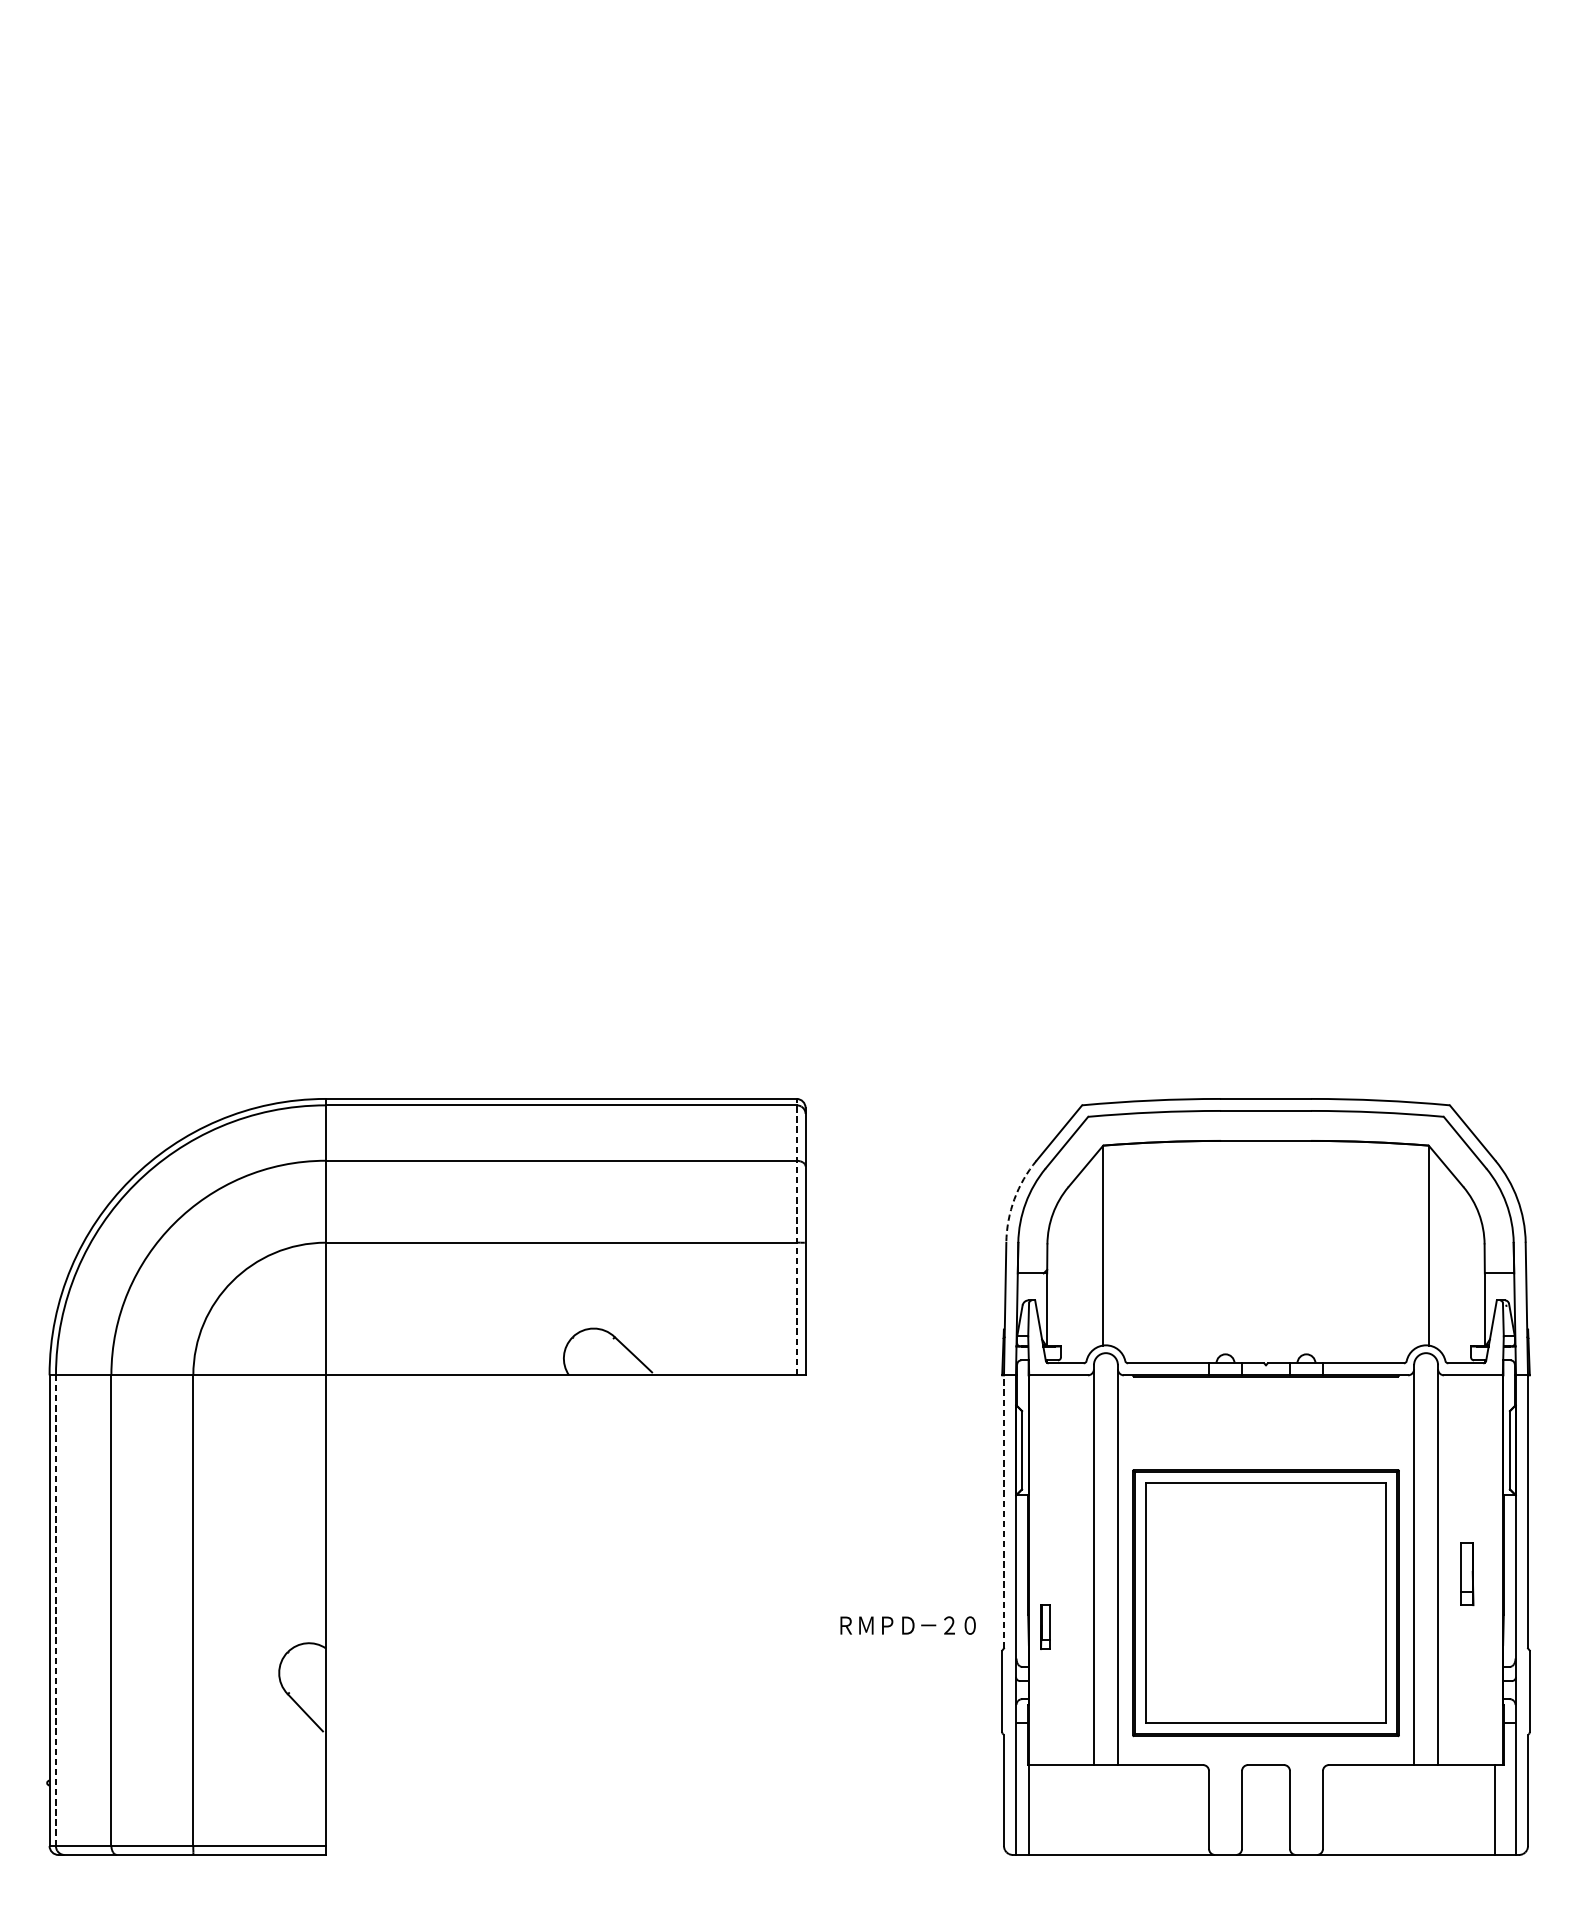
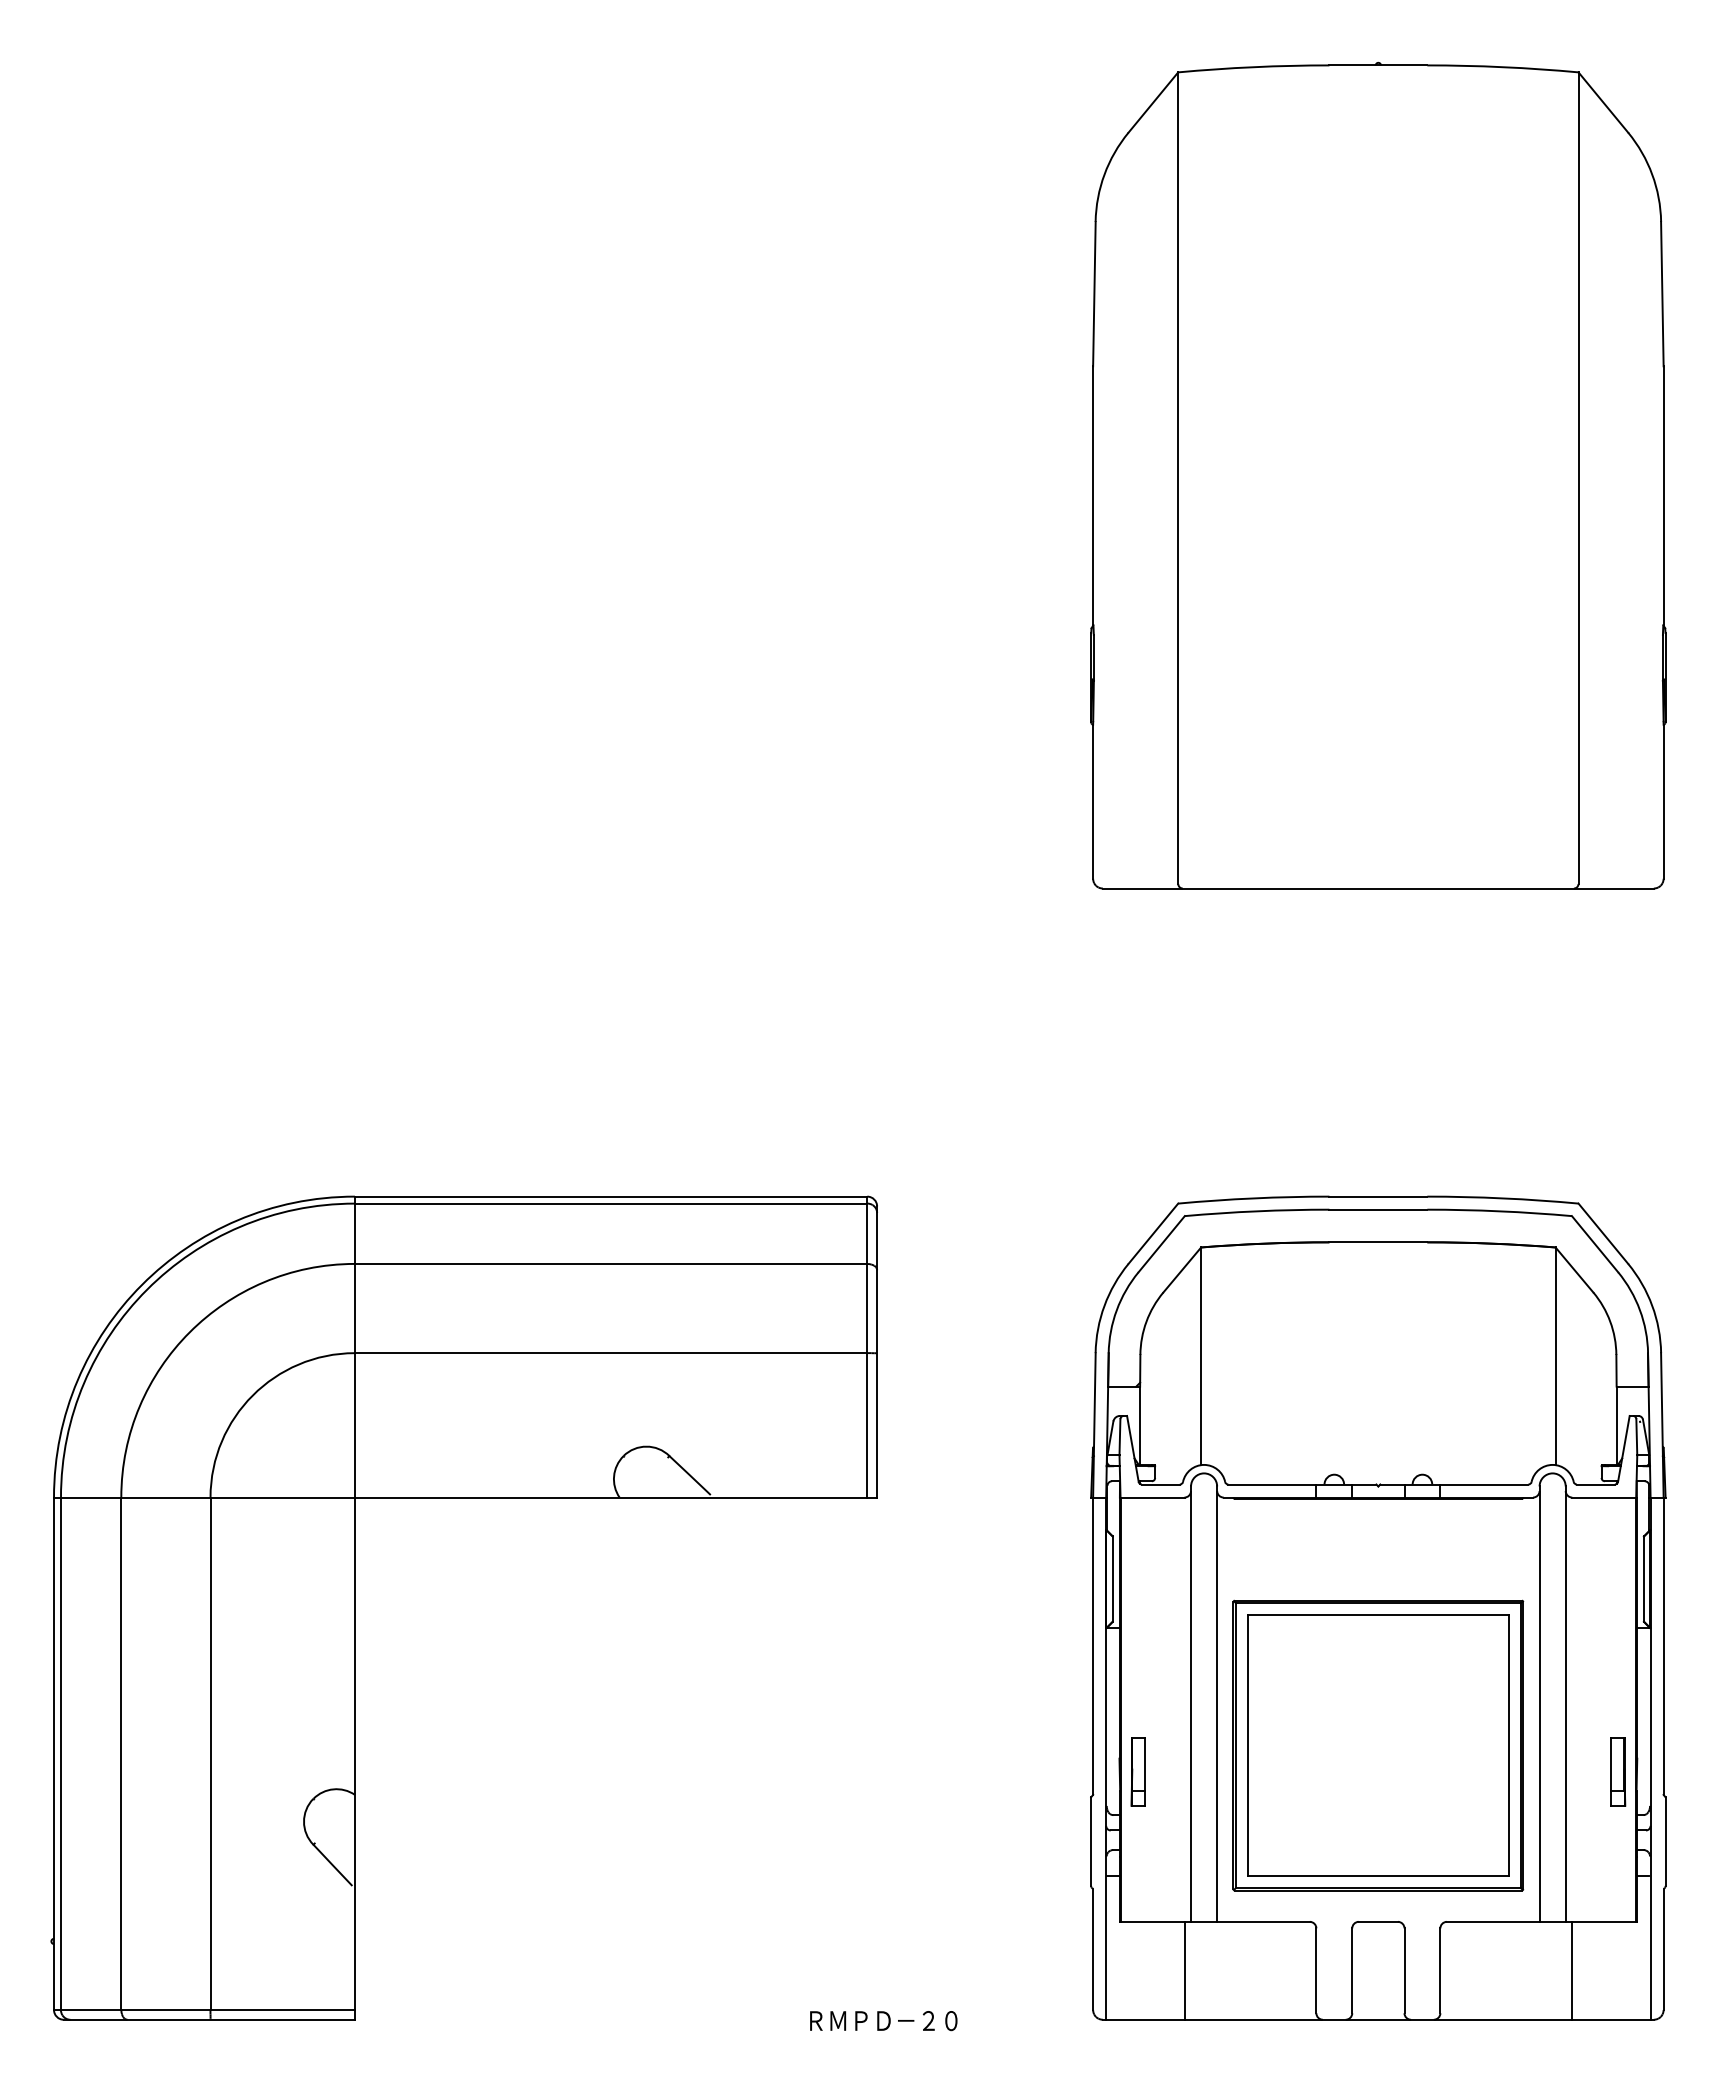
part: (1266, 436) -> (1378, 475), added
arc: (1014, 1198) -> (1104, 1305), dashed -> solid
line: (796, 1236) -> (867, 1346), dashed -> solid
line: (1004, 1512) -> (1093, 1646), dashed -> solid
part: (1467, 1573) -> (1618, 1771), moved
line: (55, 1610) -> (60, 1753), dashed -> solid
text: (907, 1626) -> (883, 2021), moved
part: (1044, 1626) -> (1137, 1771), size x1.43
line: (1028, 1809) -> (1184, 1970), moved
line: (1494, 1809) -> (1571, 1970), moved

